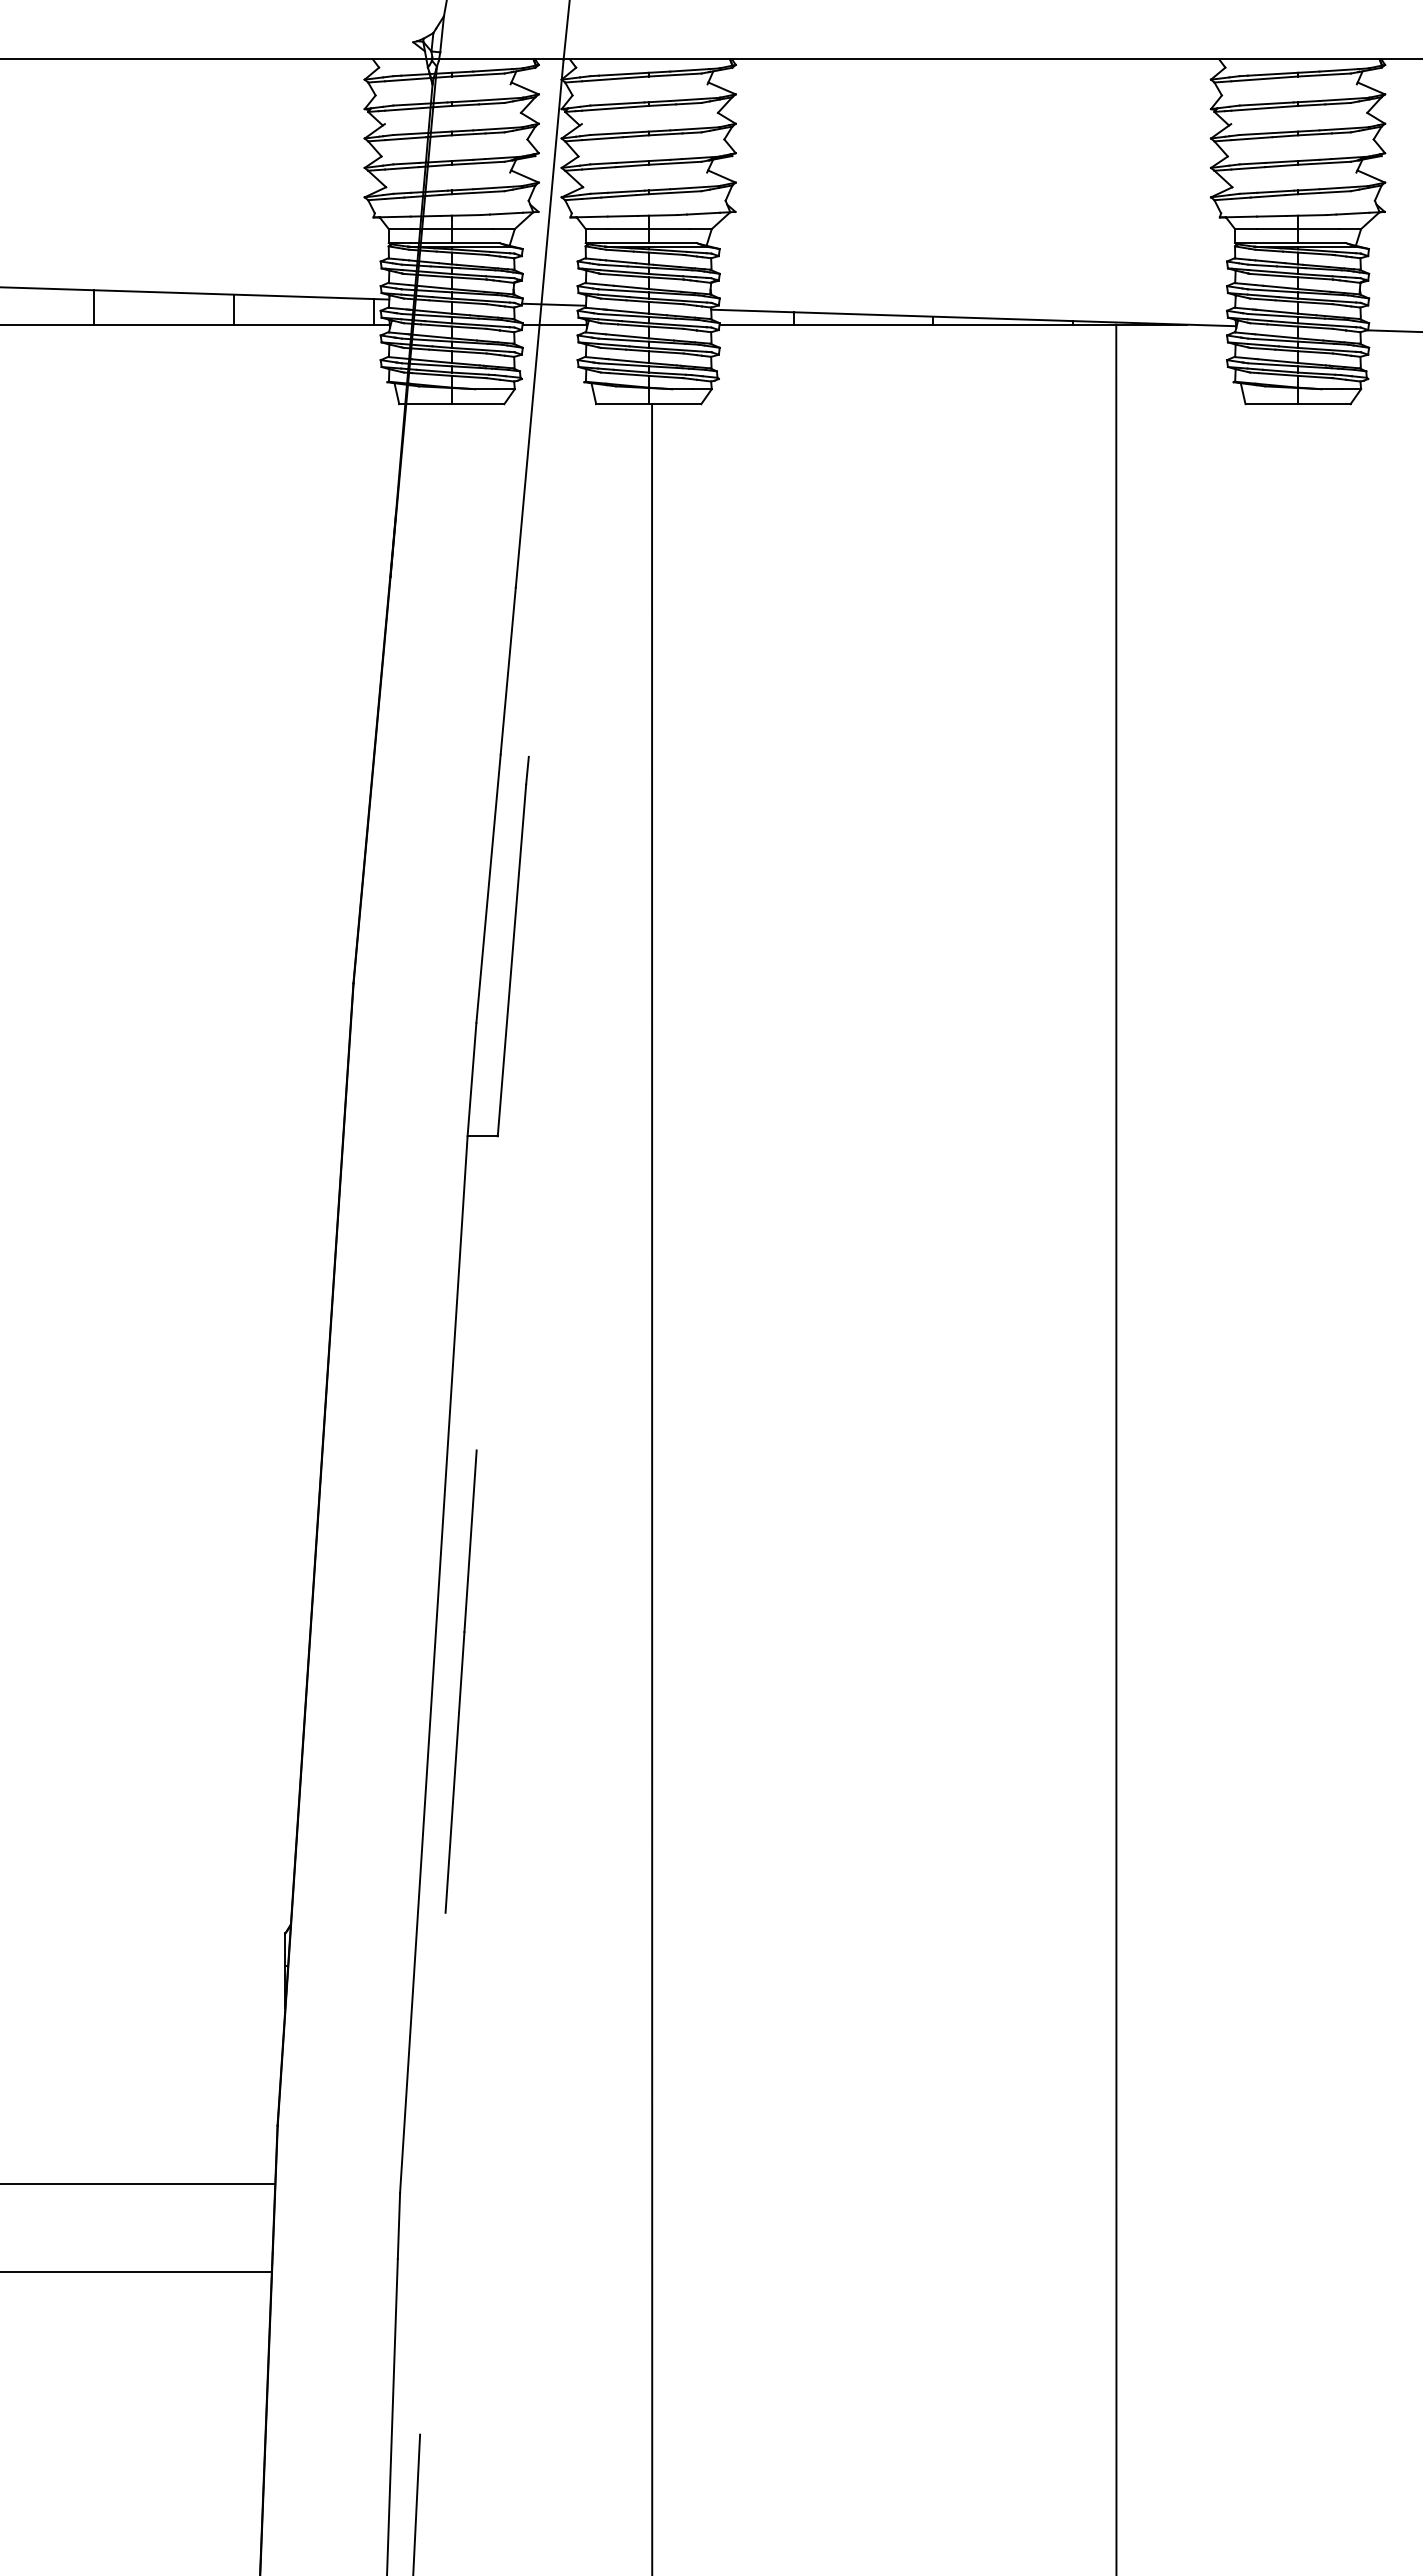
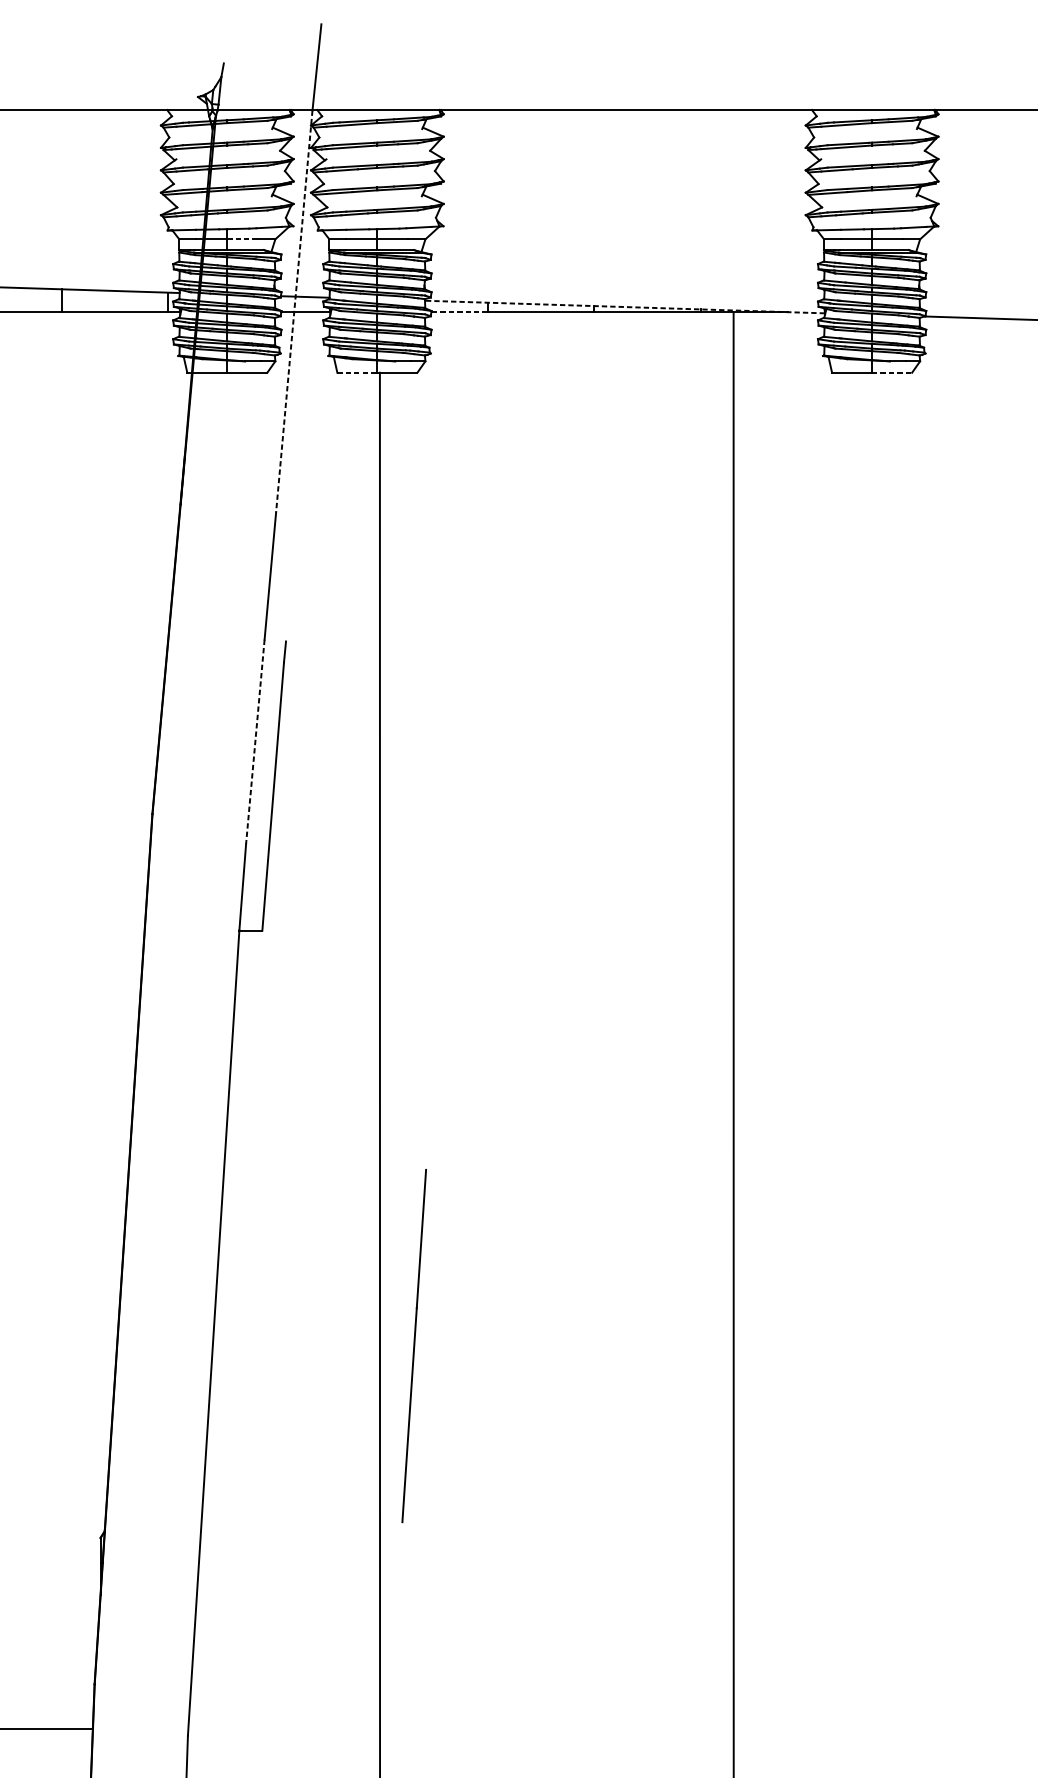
line: (472, 229) -> (243, 239), solid -> dashed
line: (973, 317) -> (624, 306), solid -> dashed
line: (539, 323) -> (294, 311), solid -> dashed
line: (756, 324) -> (459, 312), solid -> dashed
line: (622, 404) -> (357, 372), solid -> dashed
line: (1324, 404) -> (892, 372), solid -> dashed
line: (488, 888) -> (255, 741), solid -> dashed
line: (460, 1681) -> (413, 1345), moved

